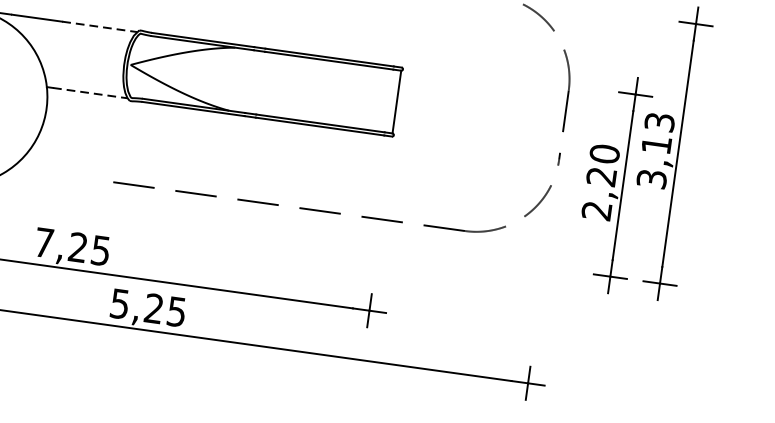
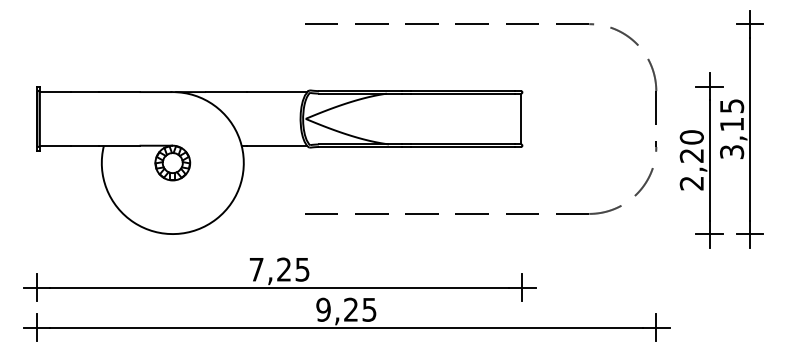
line: (100, 27) -> (277, 92), dashed -> solid
line: (91, 92) -> (277, 145), dashed -> solid
text: (659, 121) -> (731, 105), 3,13 -> 3,15
text: (119, 303) -> (323, 309), 5,25 -> 9,25

